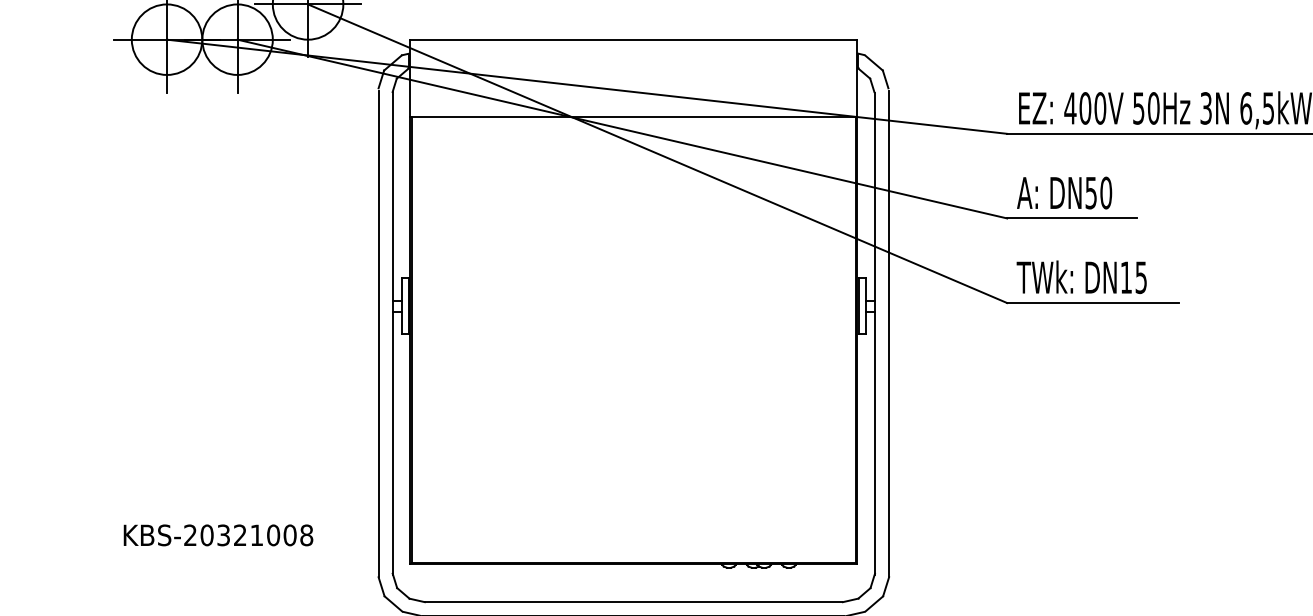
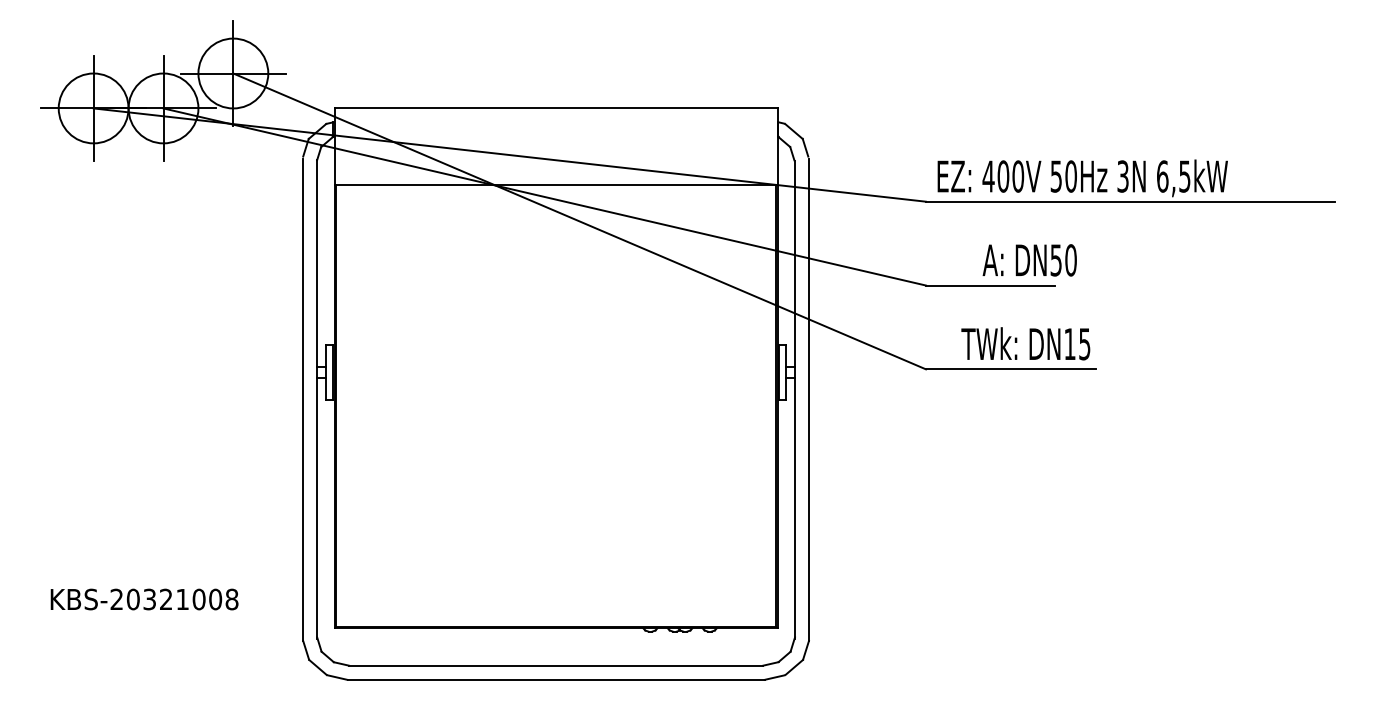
text: (1064, 193) -> (1029, 260), moved
text: (1081, 276) -> (1025, 343), moved

